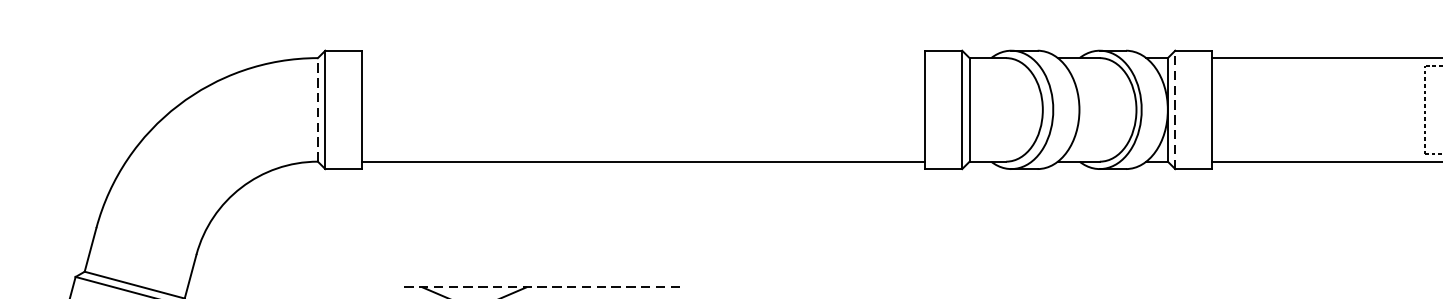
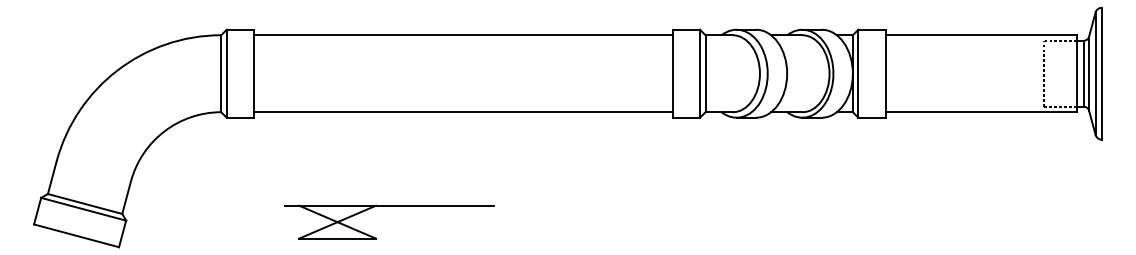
line: (643, 58) -> (463, 35), added
line: (318, 109) -> (221, 73), dashed -> solid
line: (1175, 109) -> (858, 73), dashed -> solid
line: (545, 287) -> (390, 205), dashed -> solid

